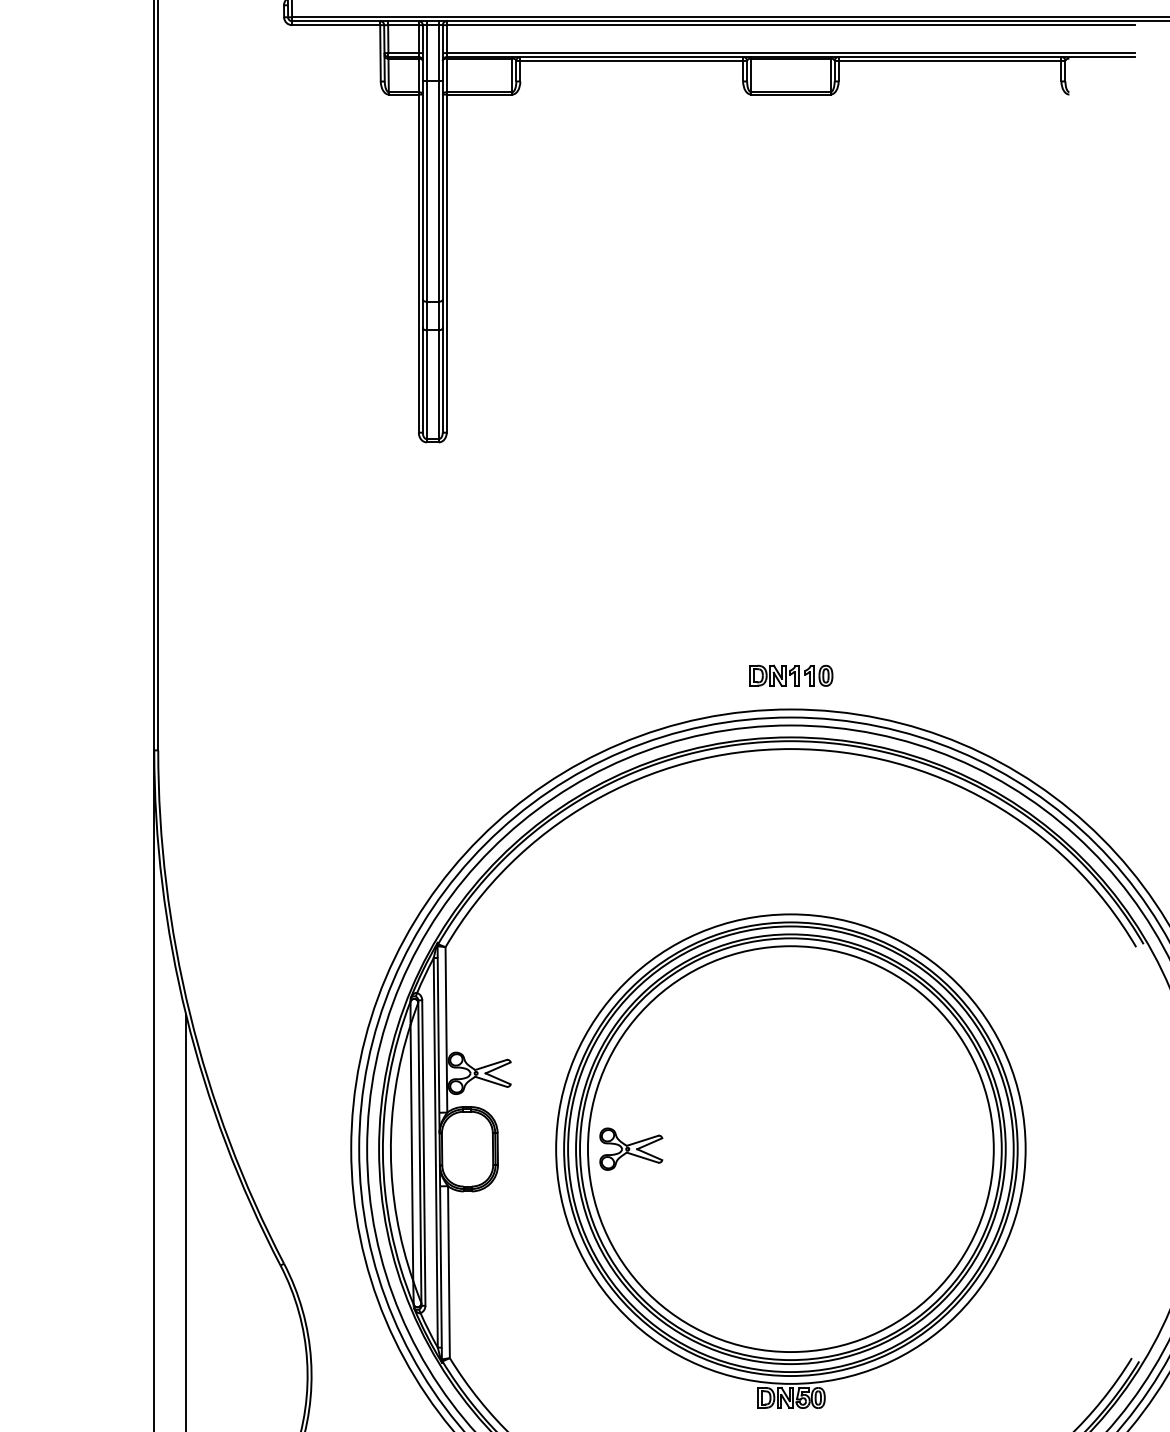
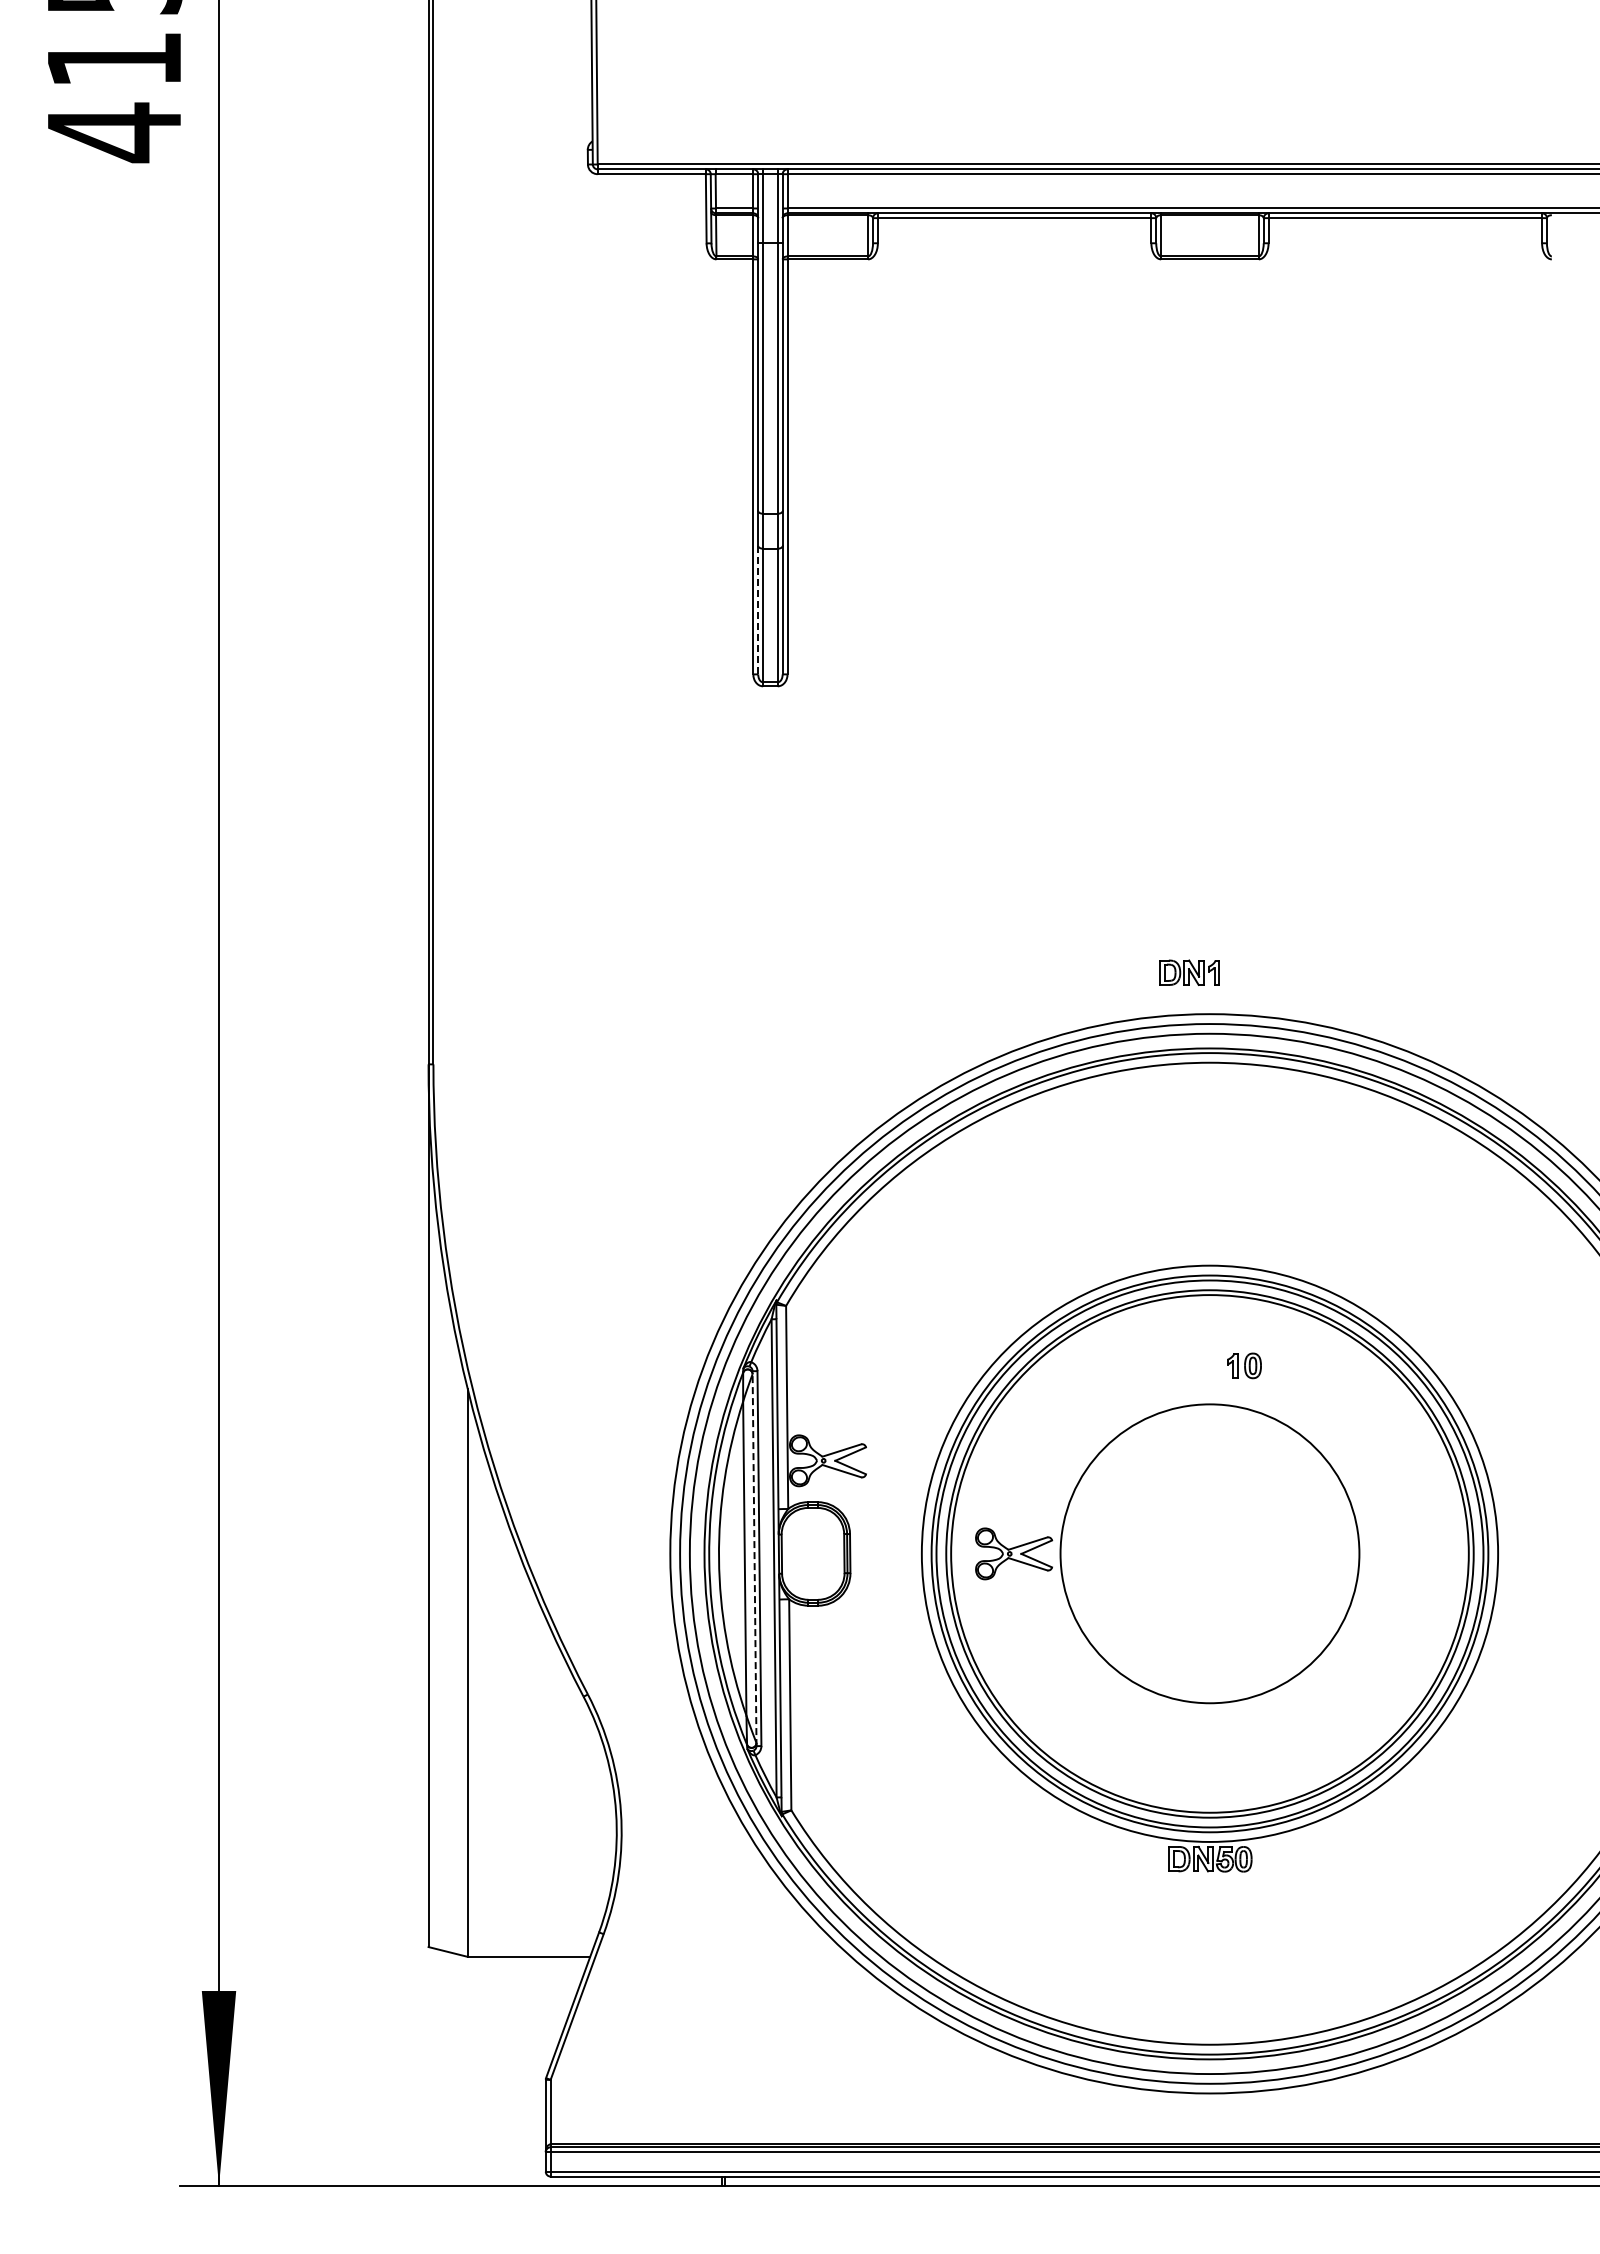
line: (423, 379) -> (758, 609), solid -> dashed
part: (819, 675) -> (1244, 1365), moved
circle: (790, 1148) -> (1209, 1553), size x0.6
line: (419, 1152) -> (754, 1558), solid -> dashed

